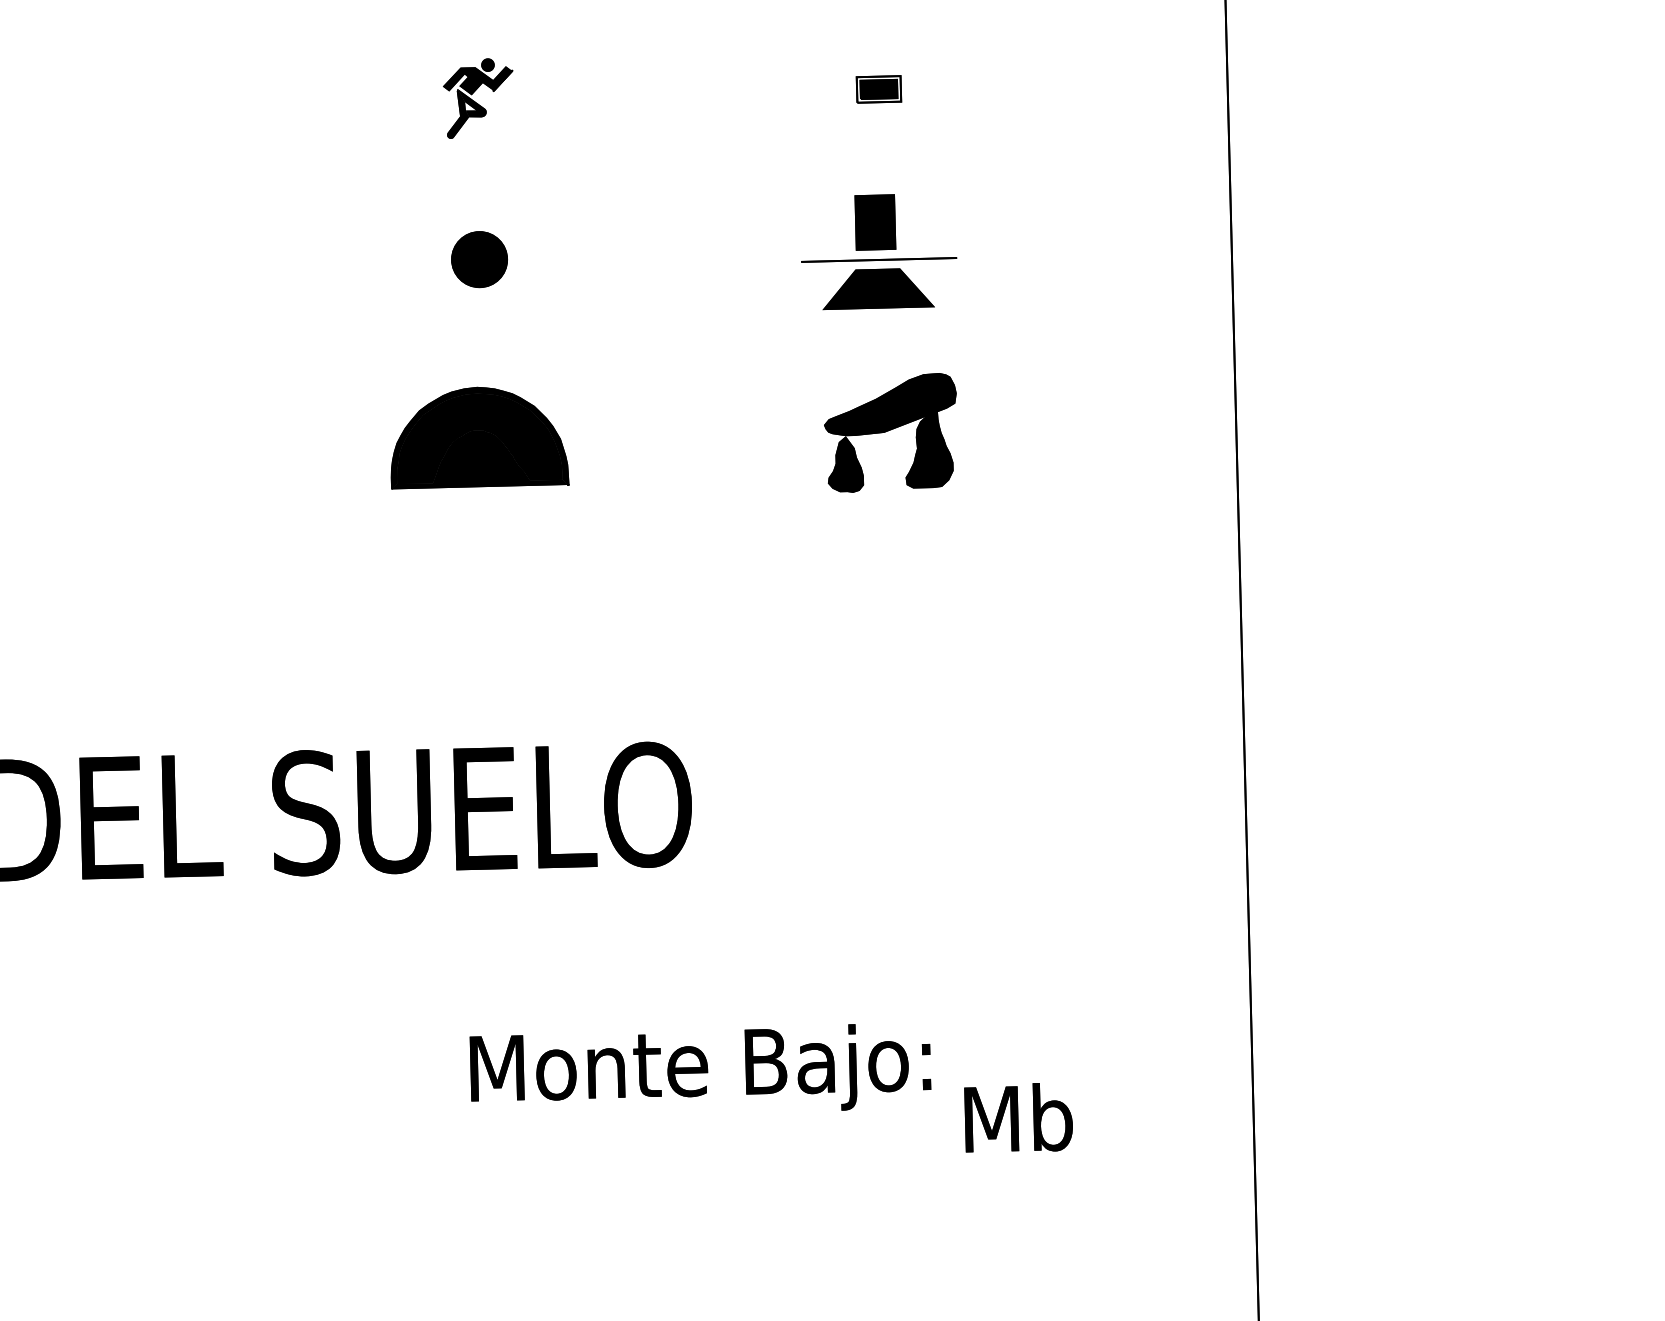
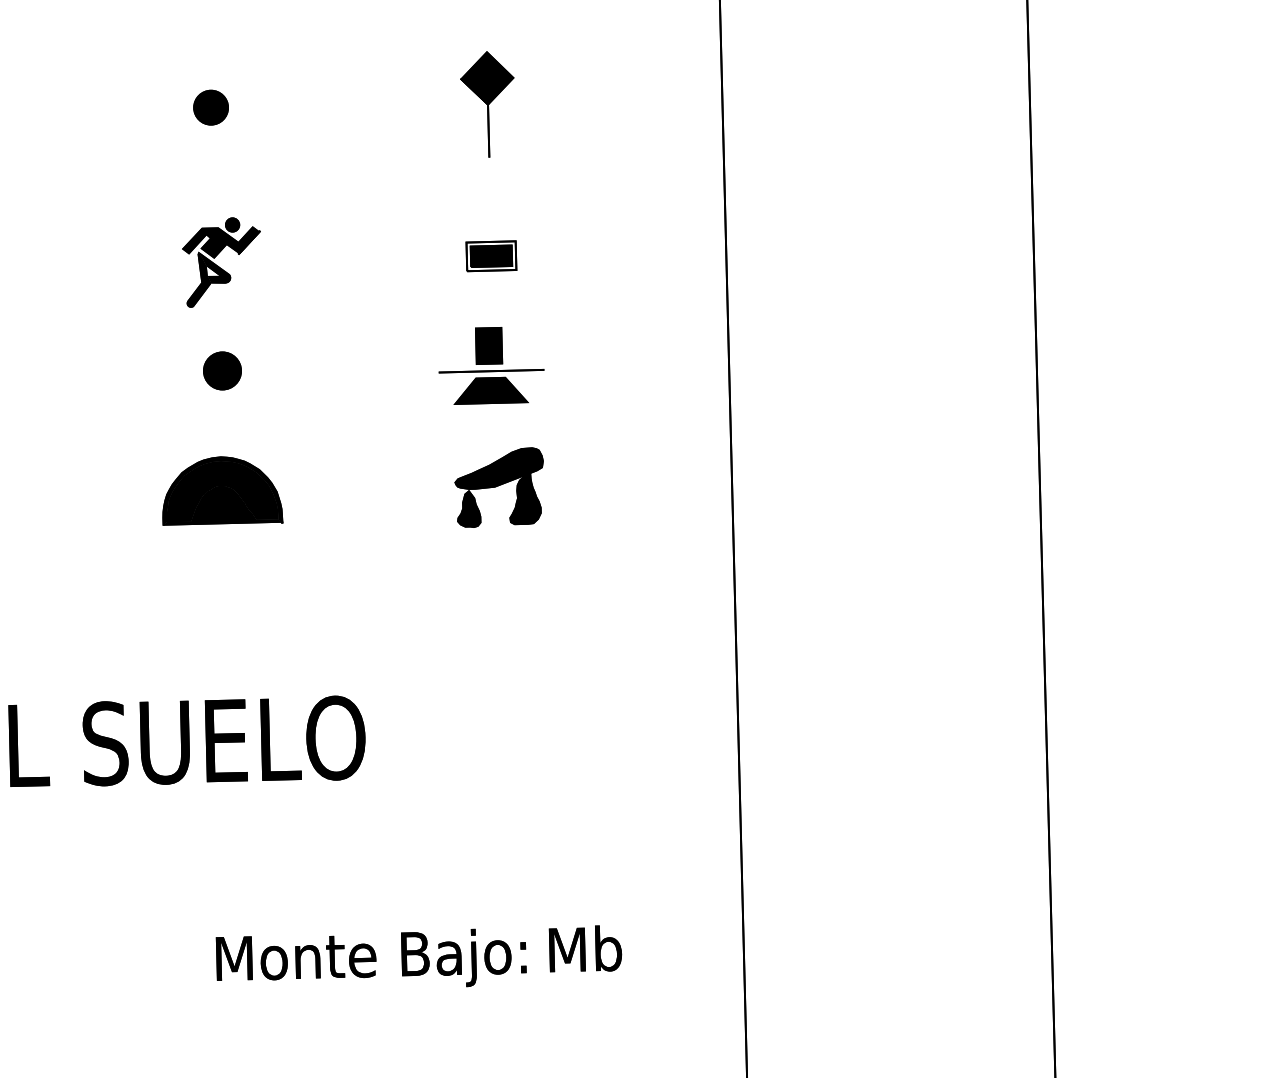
part: (879, 89) -> (491, 256), size x1.67
part: (478, 98) -> (221, 262), size x1.67
text: (699, 1066) -> (370, 957), moved

